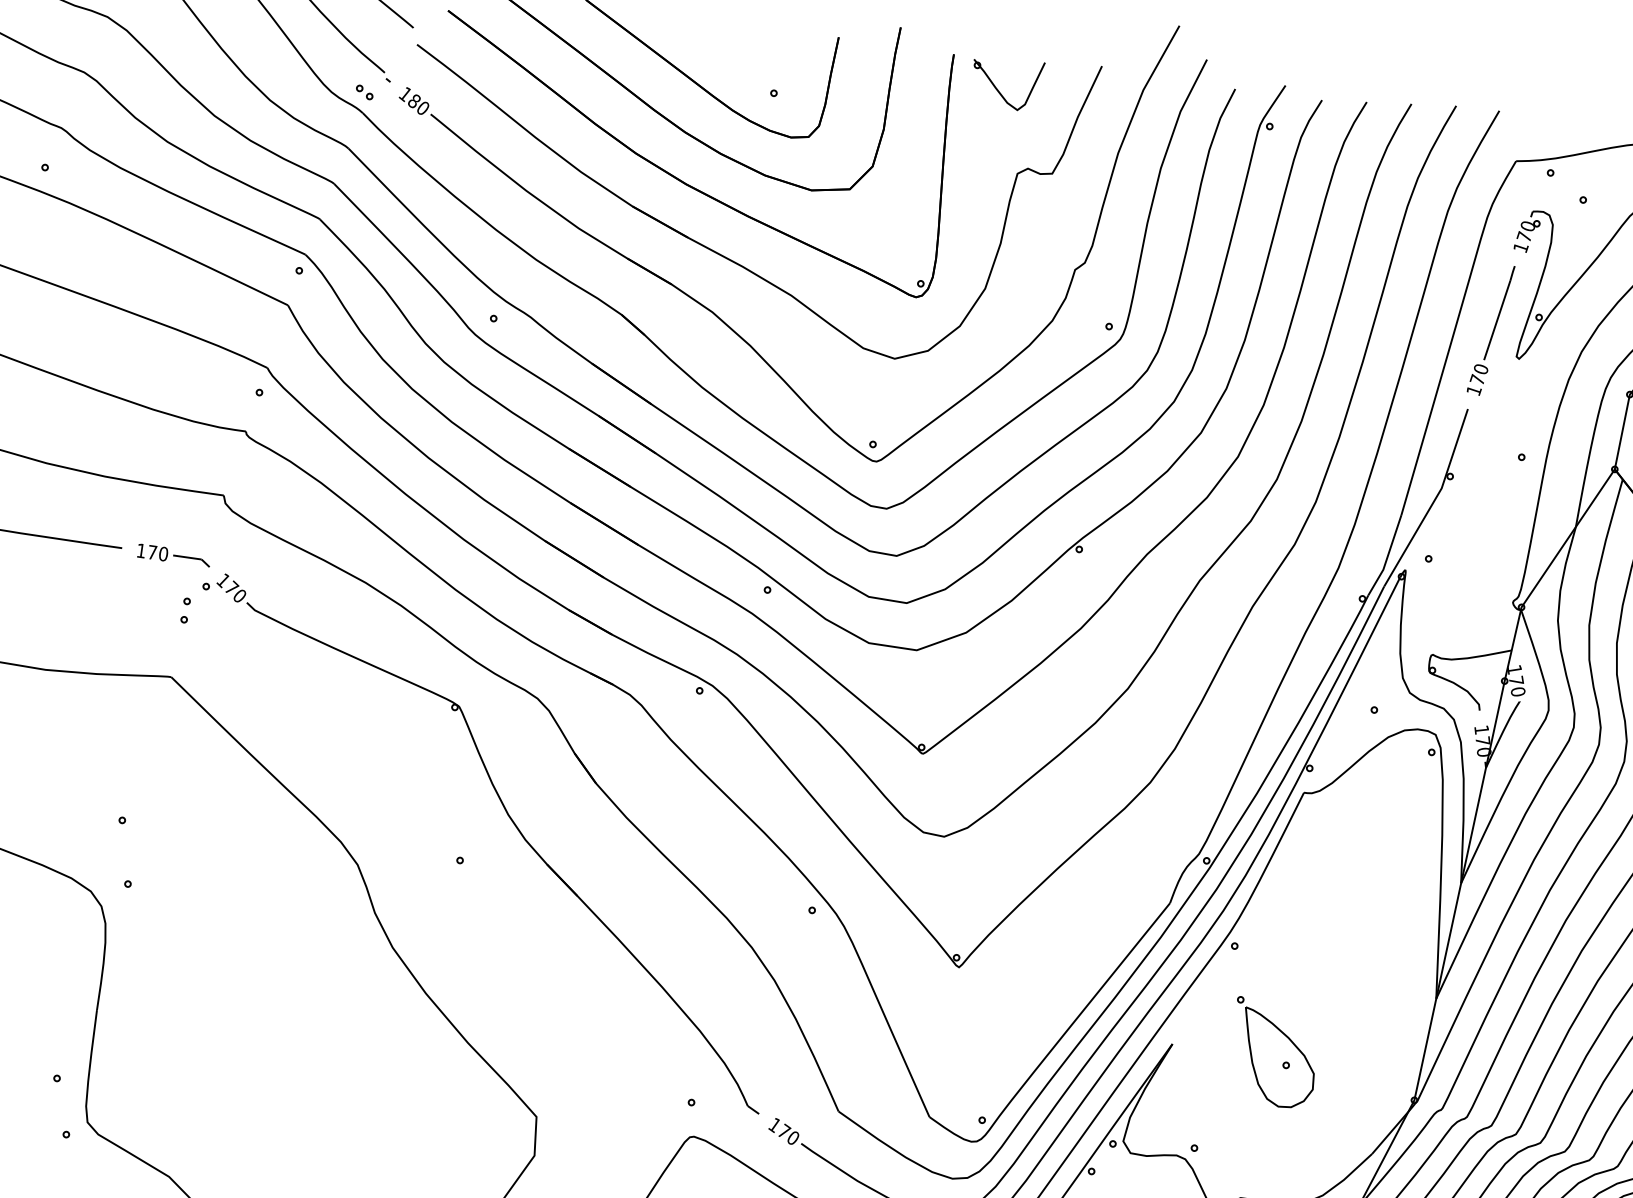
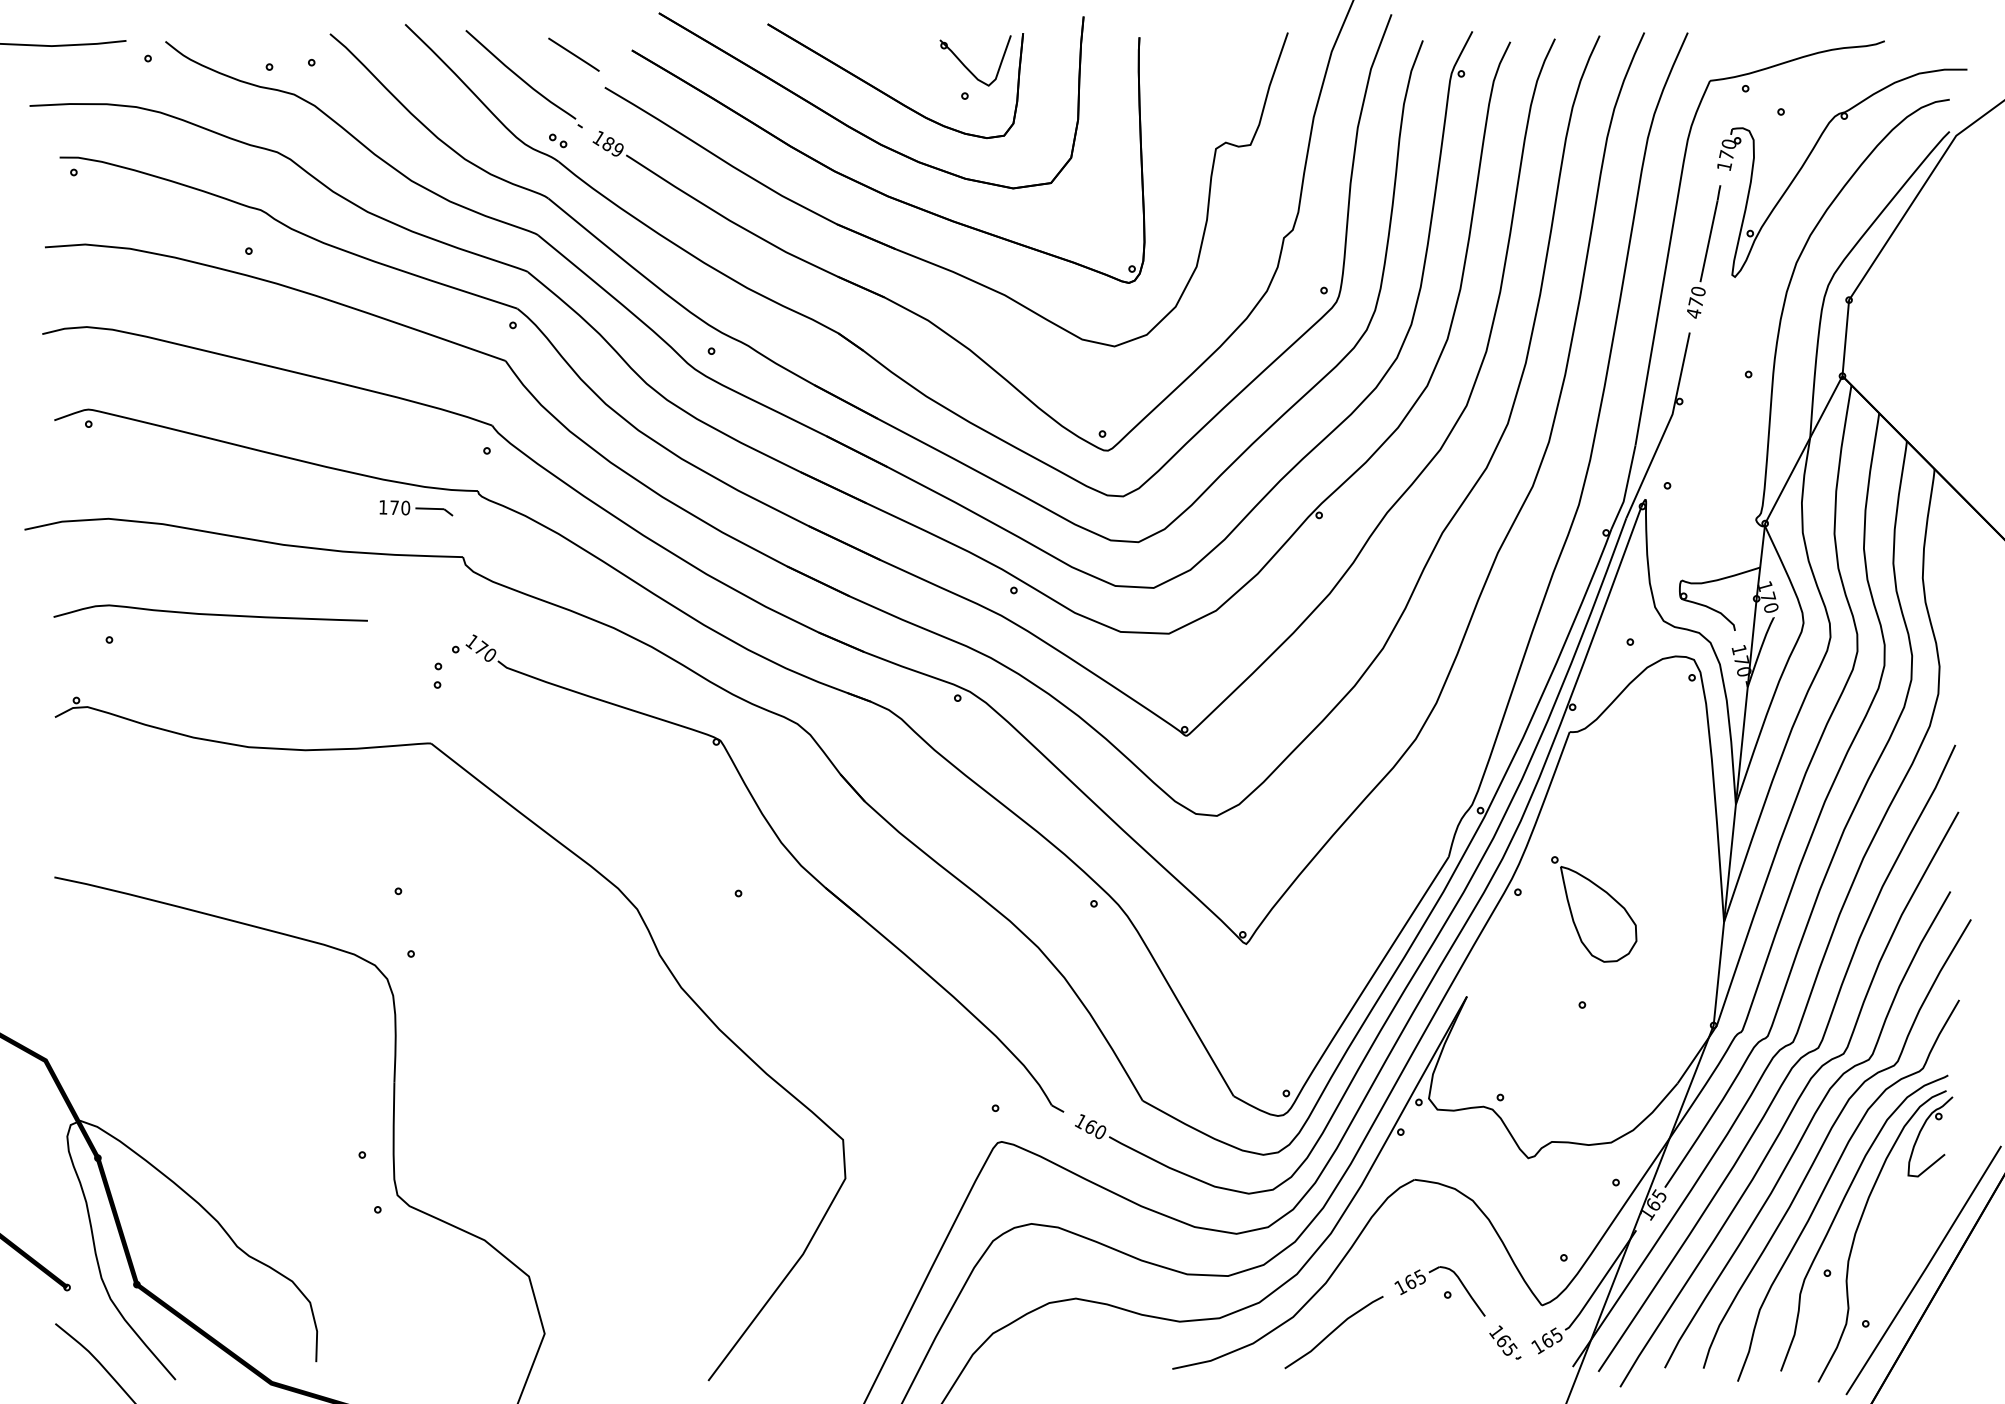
part: (998, 89) -> (967, 67), moved
text: (421, 107) -> (616, 149), 180 -> 189
text: (1473, 390) -> (1693, 313), 170 -> 470
part: (174, 555) -> (416, 508), moved
part: (1274, 1053) -> (1594, 909), moved
text: (784, 1130) -> (1091, 1125), 170 -> 160

